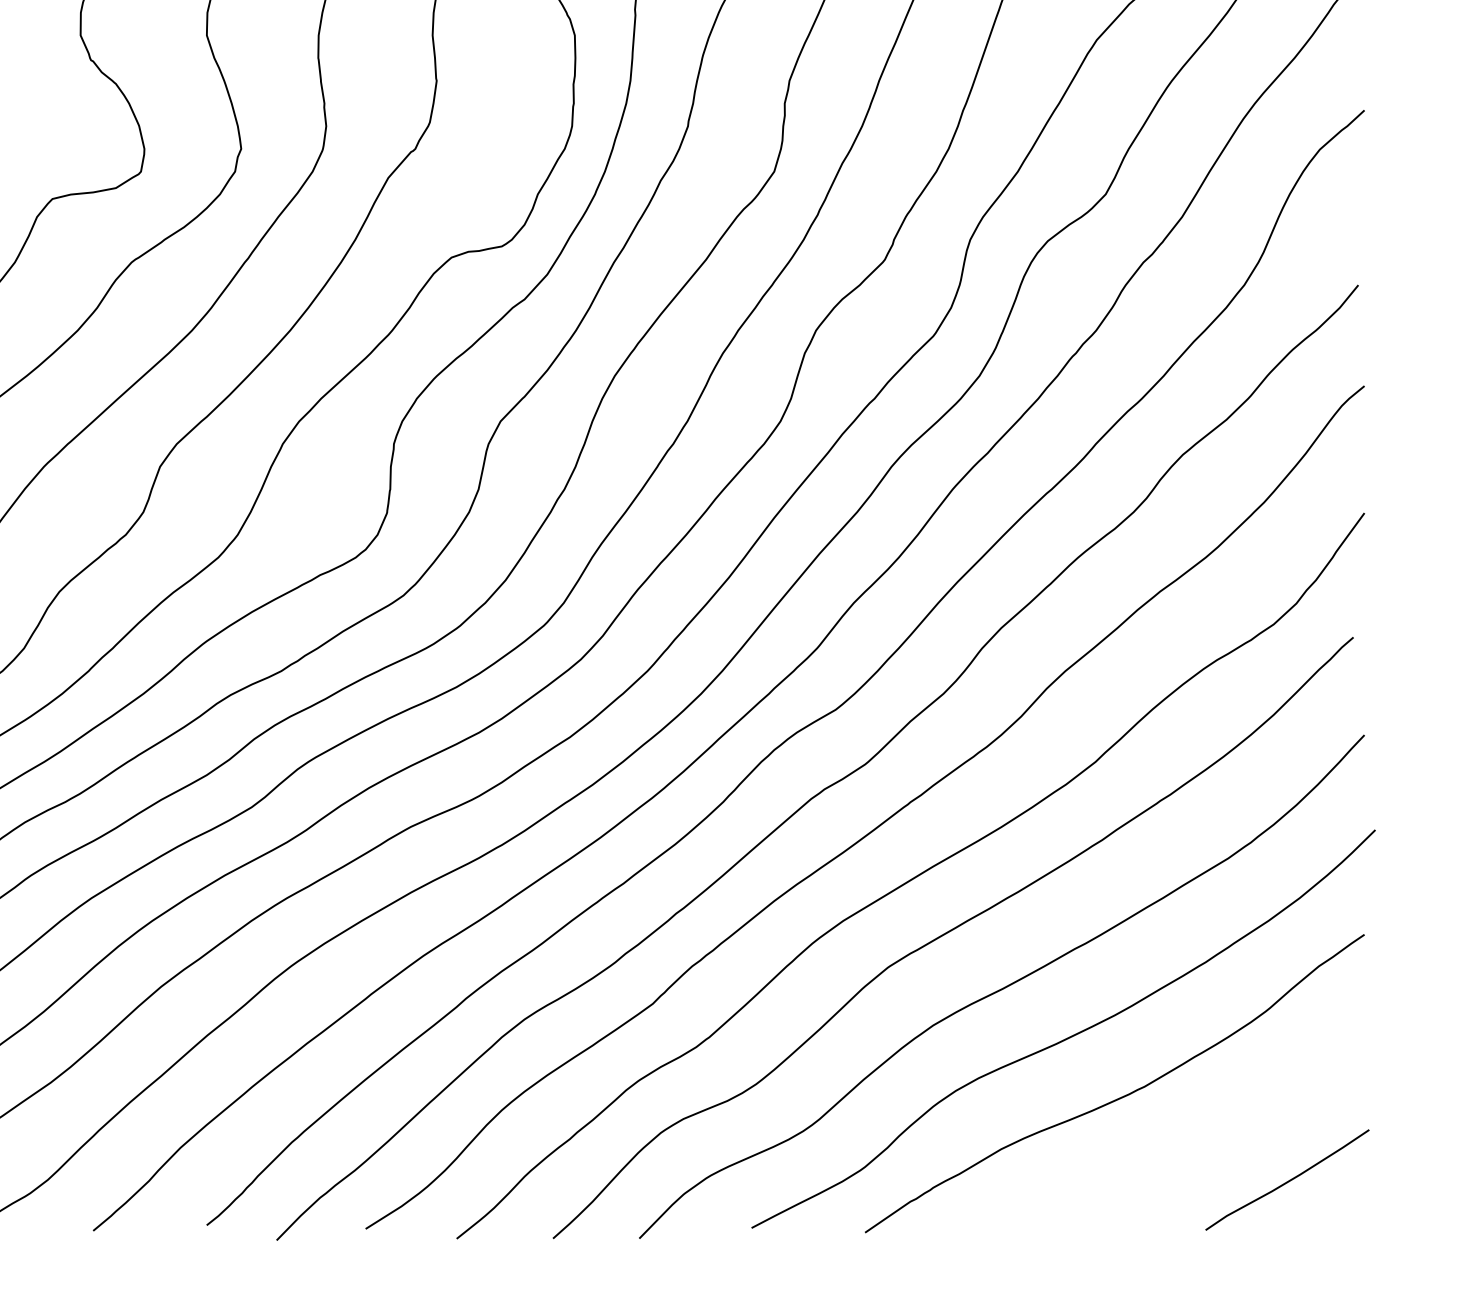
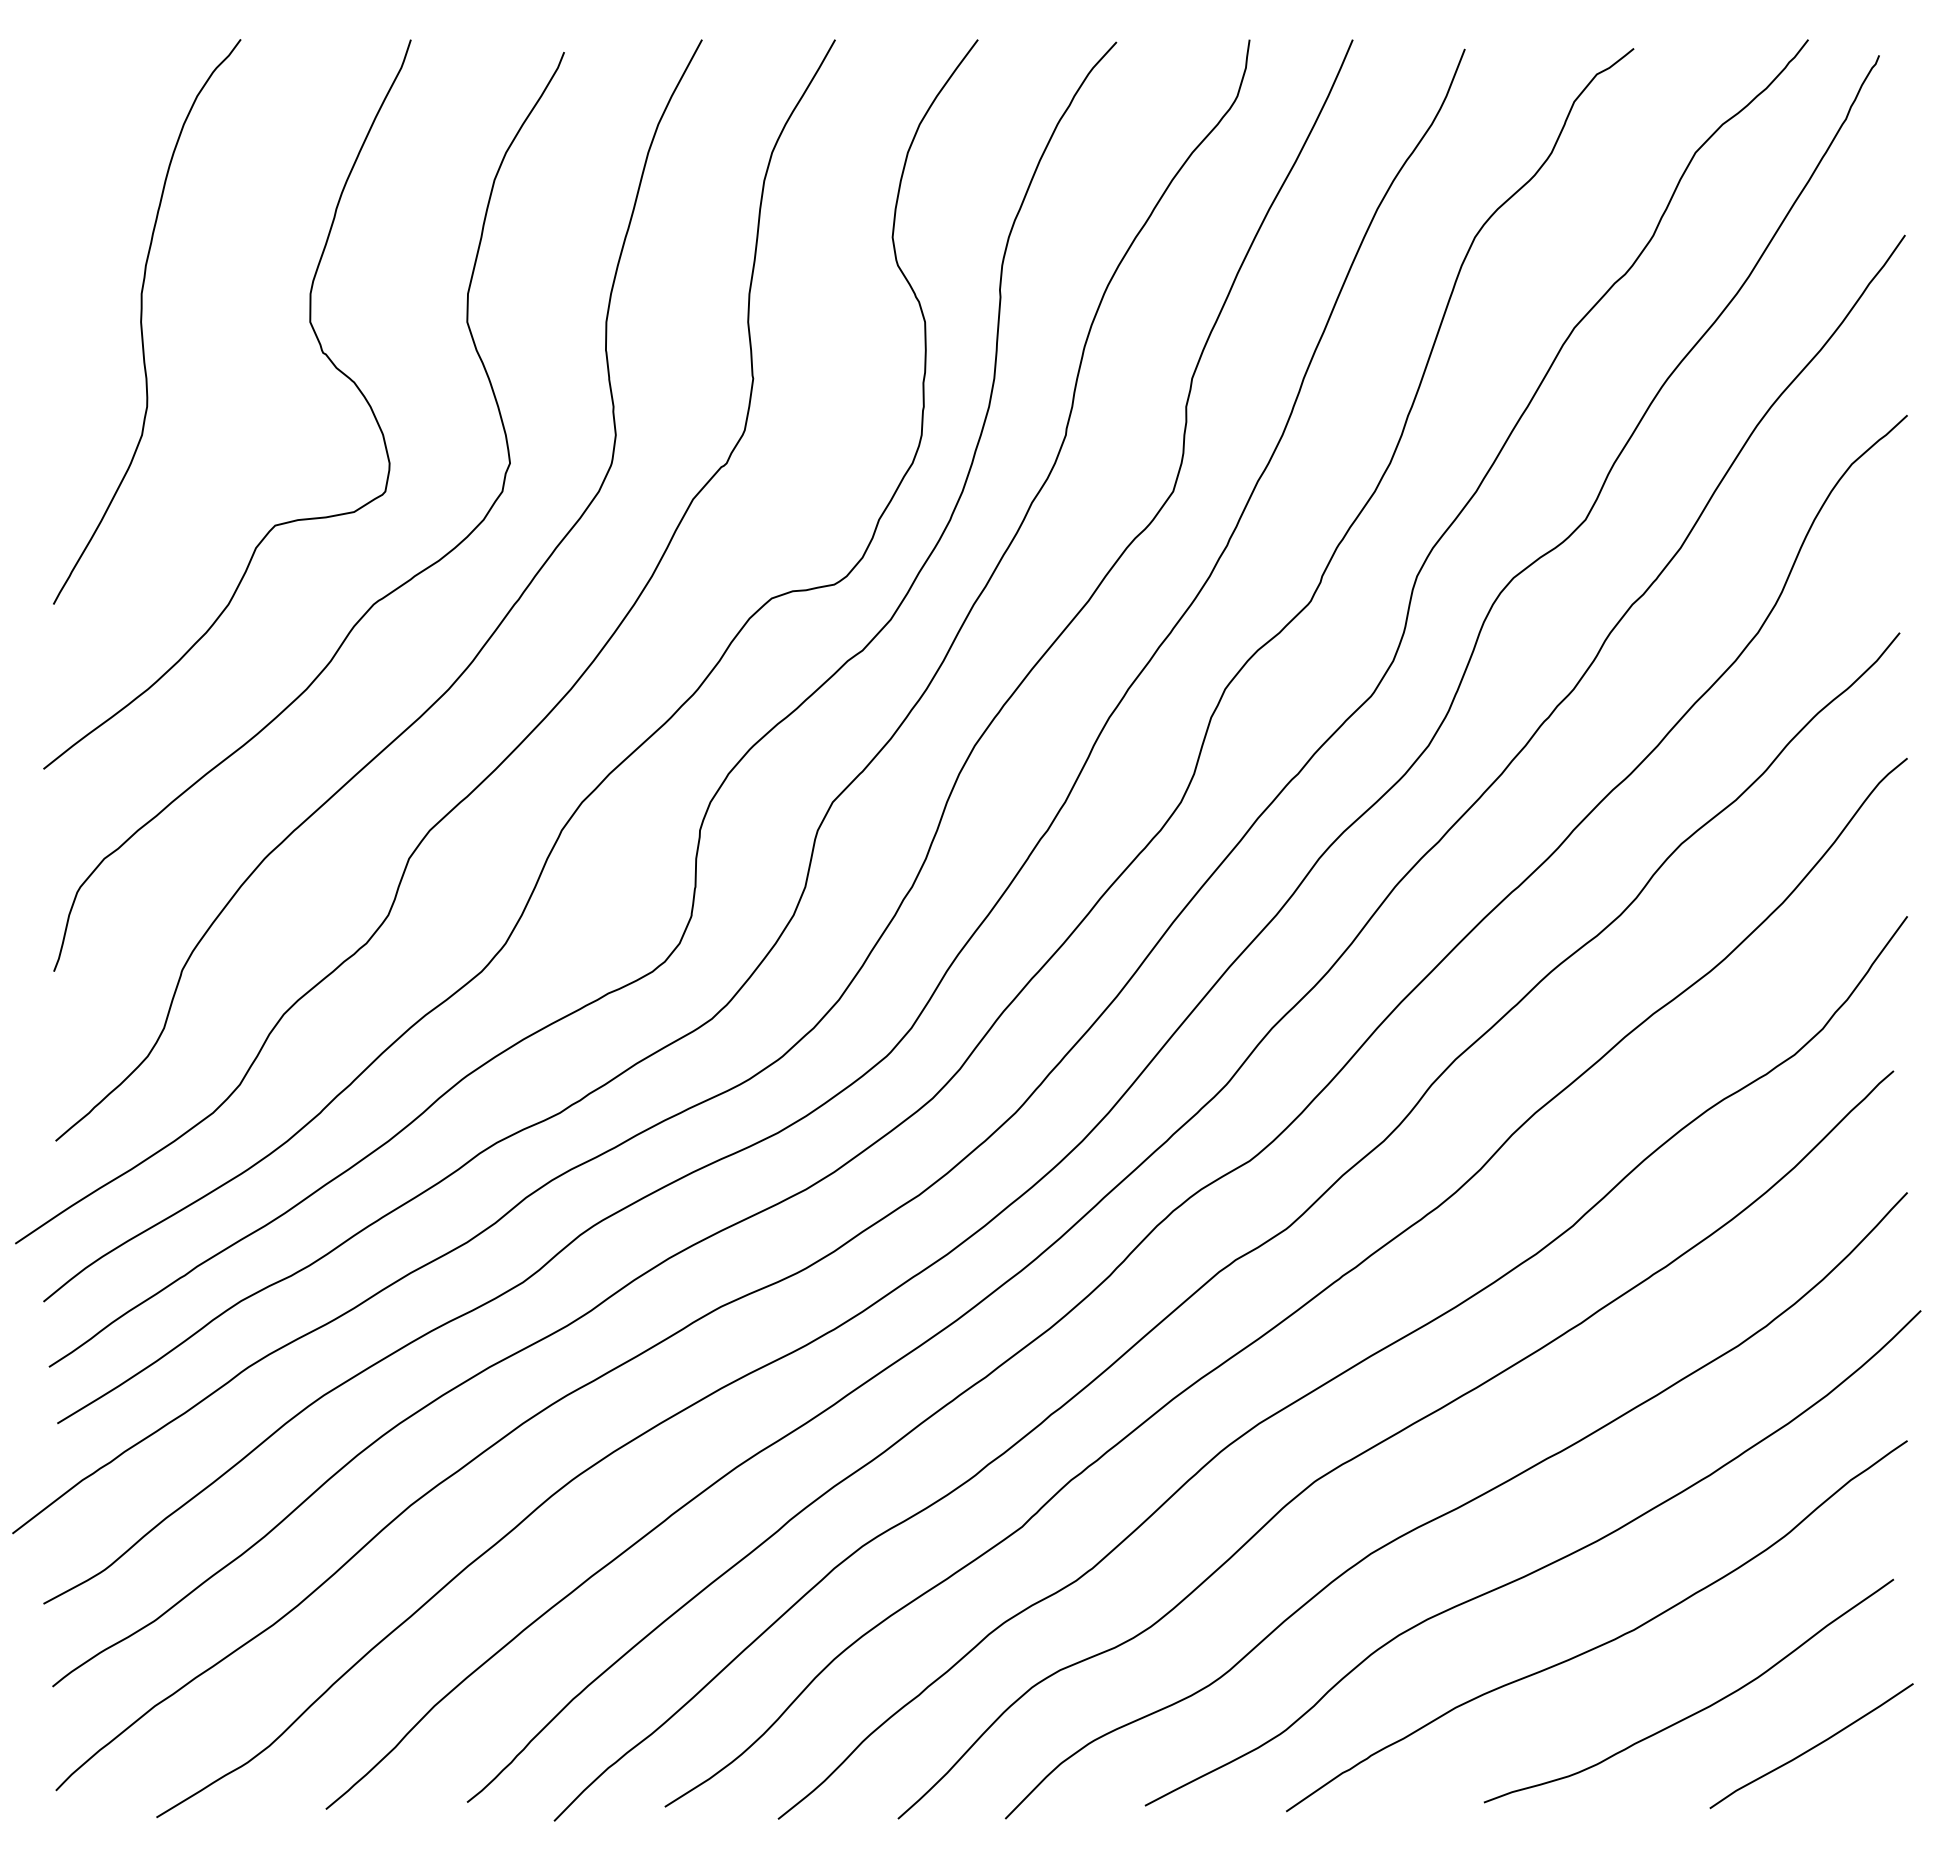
curve: (1197, 1151) -> (1699, 1710), added

